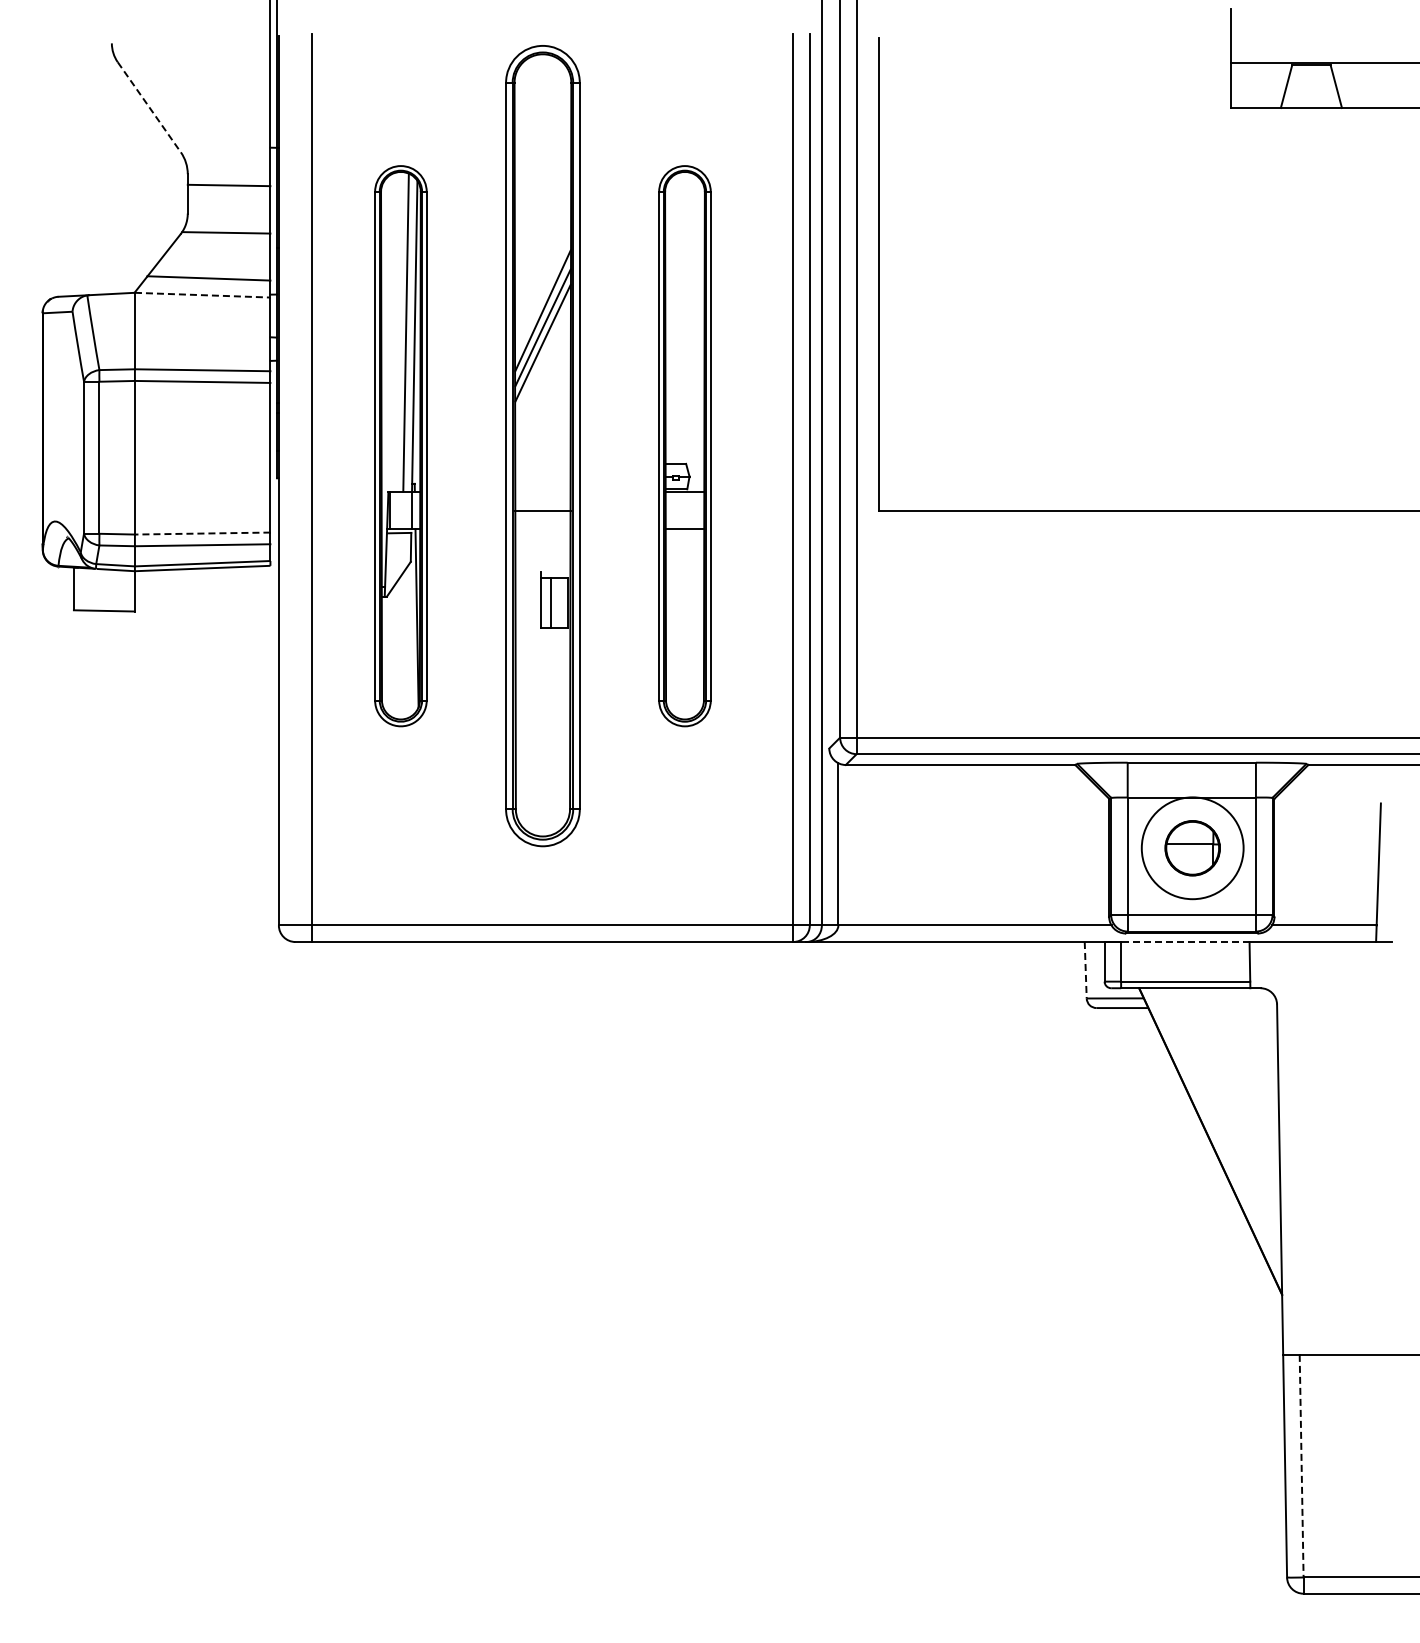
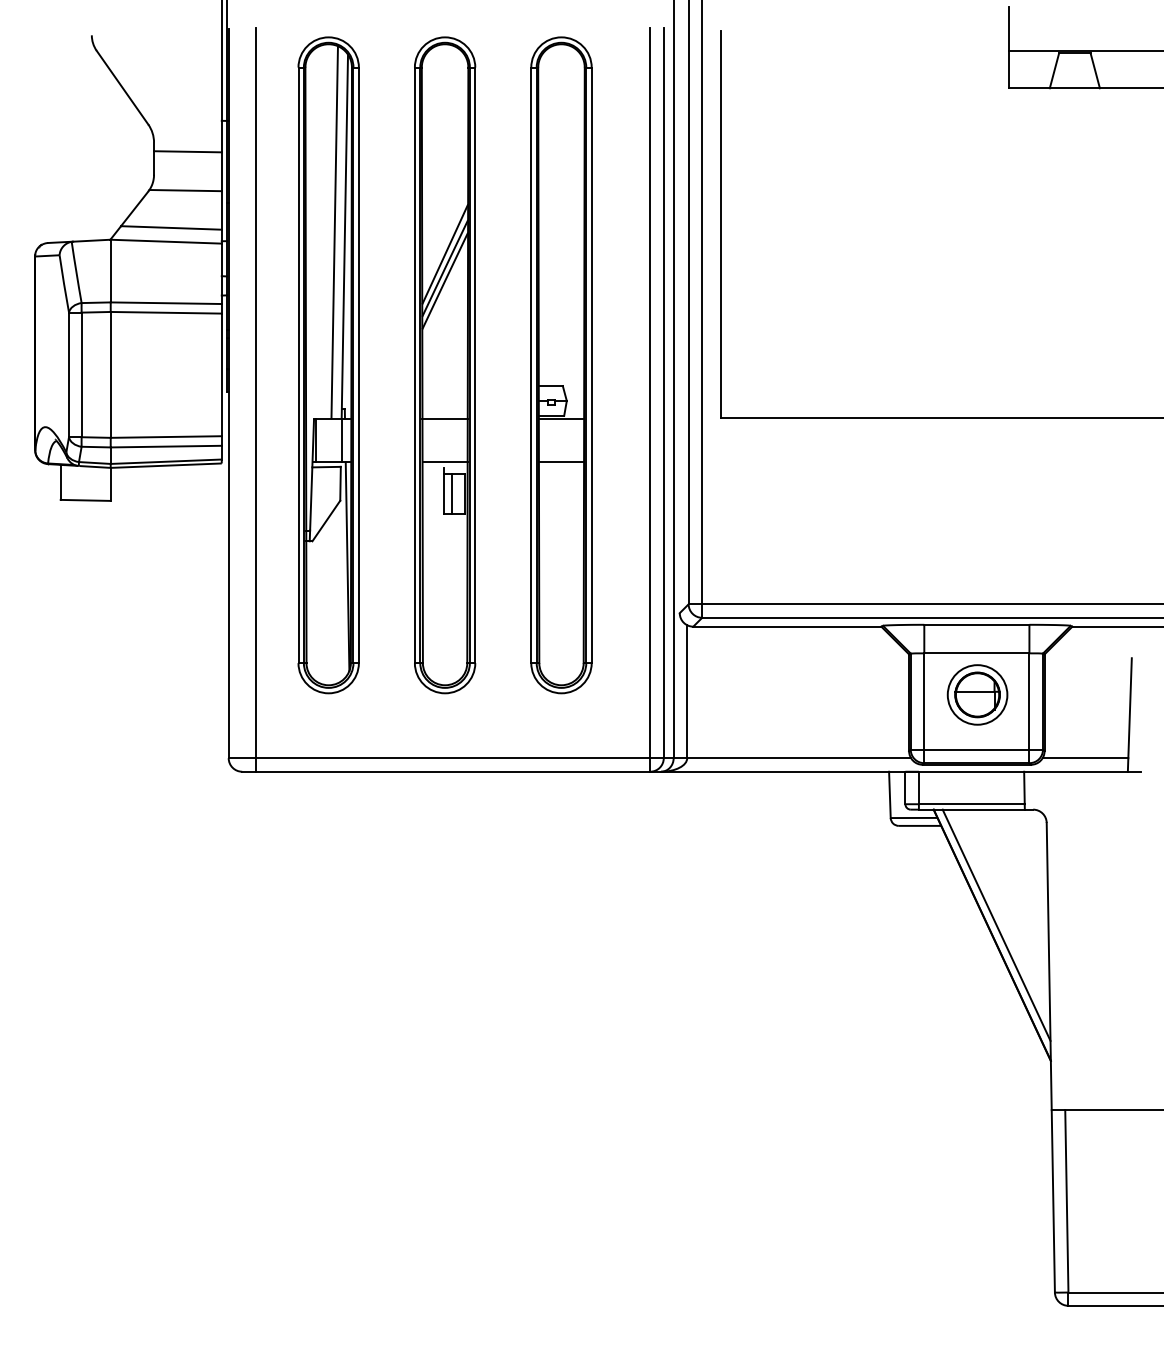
line: (149, 107) -> (122, 87), dashed -> solid
line: (202, 295) -> (166, 241), dashed -> solid
part: (400, 446) -> (328, 365), size x1.43
part: (684, 446) -> (561, 365), size x1.43
line: (202, 533) -> (166, 436), dashed -> solid
line: (542, 564) -> (444, 462), added
circle: (1192, 847) -> (977, 694), size x0.71
line: (1184, 942) -> (970, 772), dashed -> solid
line: (1085, 970) -> (889, 795), dashed -> solid
line: (1215, 1129) -> (996, 925), added
line: (1301, 1466) -> (1066, 1201), dashed -> solid

